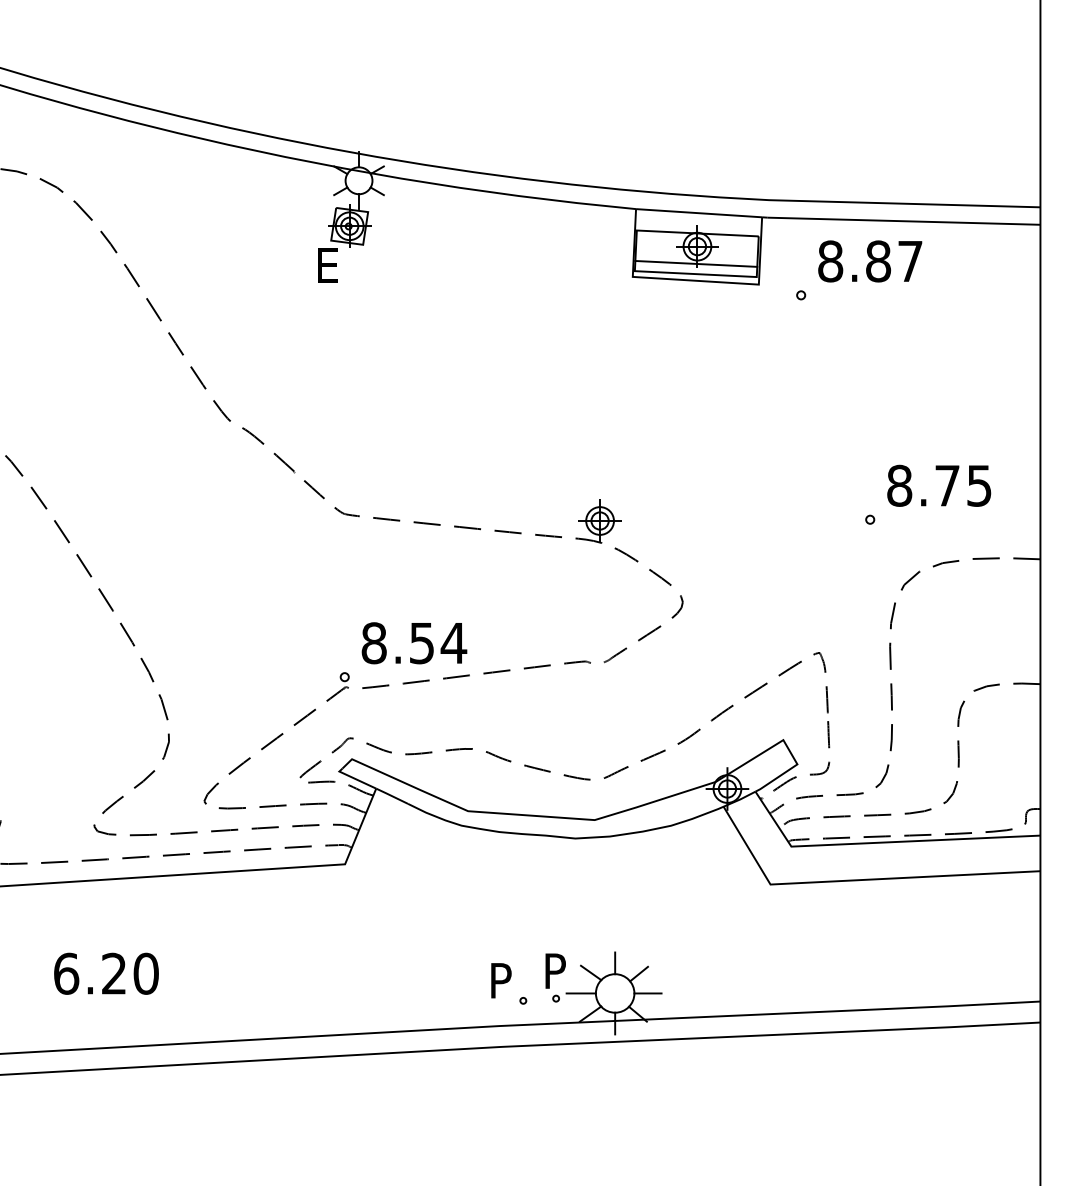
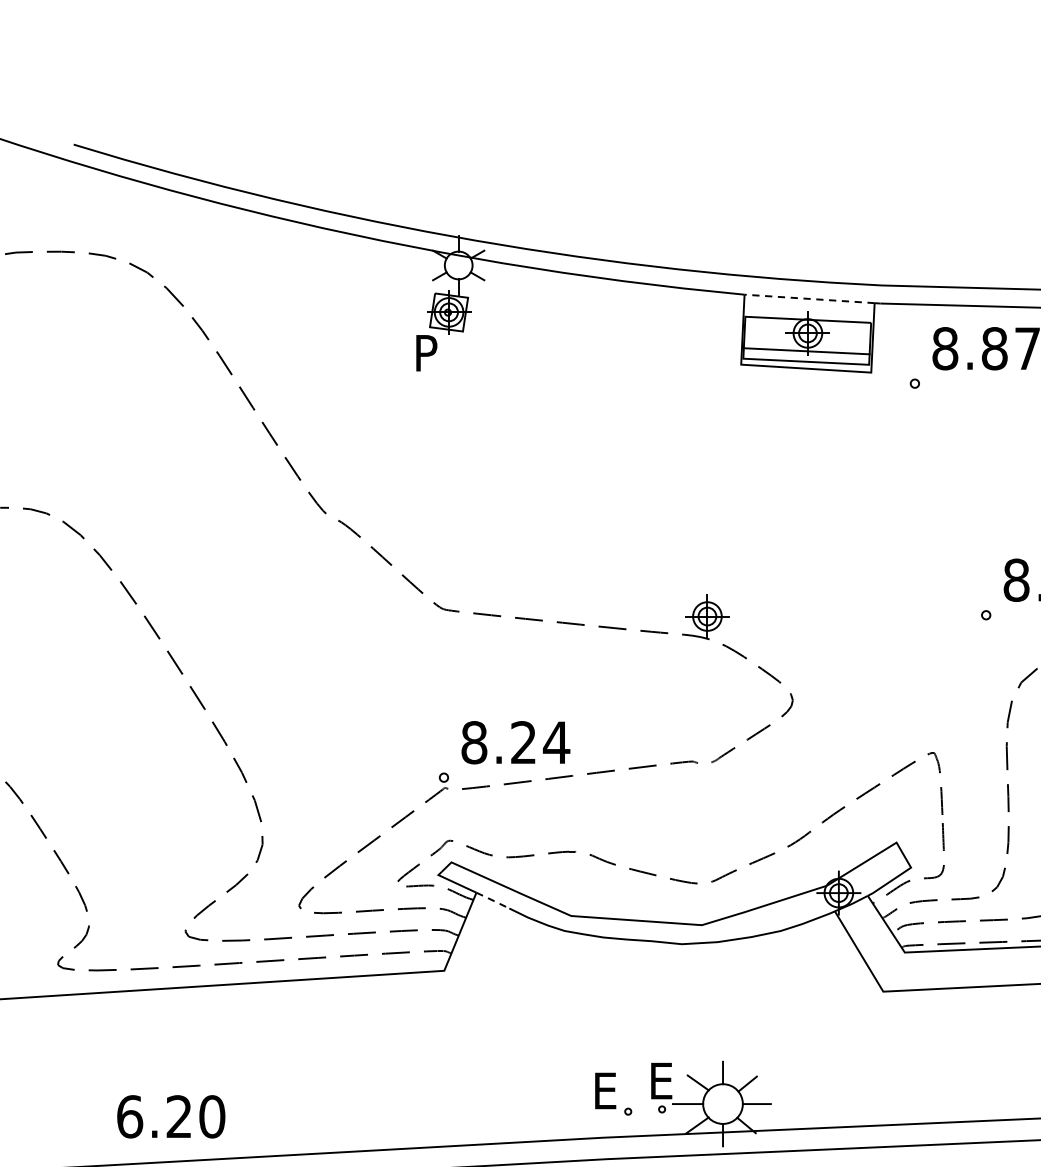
line: (698, 213) -> (808, 299), solid -> dashed
text: (328, 265) -> (427, 352), E -> P
text: (421, 643) -> (523, 742), 8.54 -> 8.24
line: (391, 795) -> (492, 899), solid -> dashed
text: (557, 970) -> (663, 1080), P -> E
text: (106, 973) -> (171, 1116), moved
text: (503, 980) -> (607, 1090), P -> E

